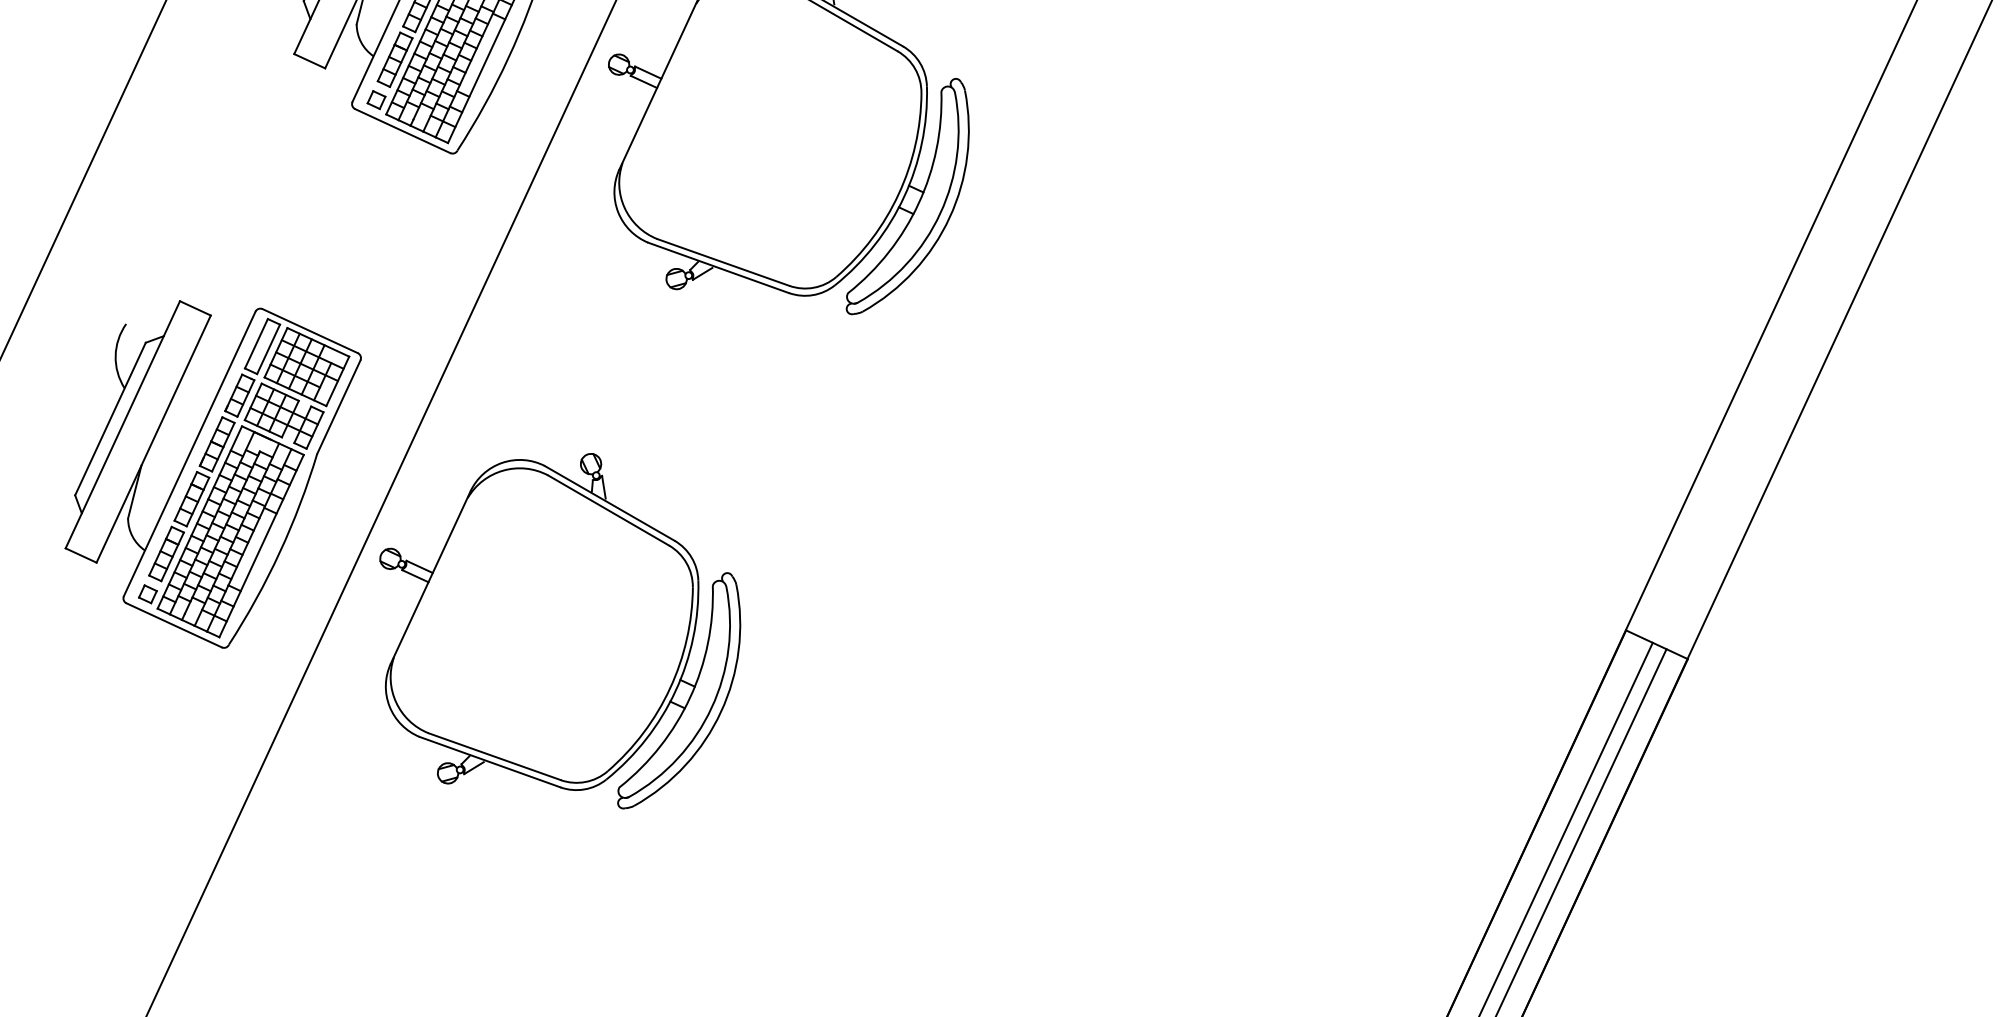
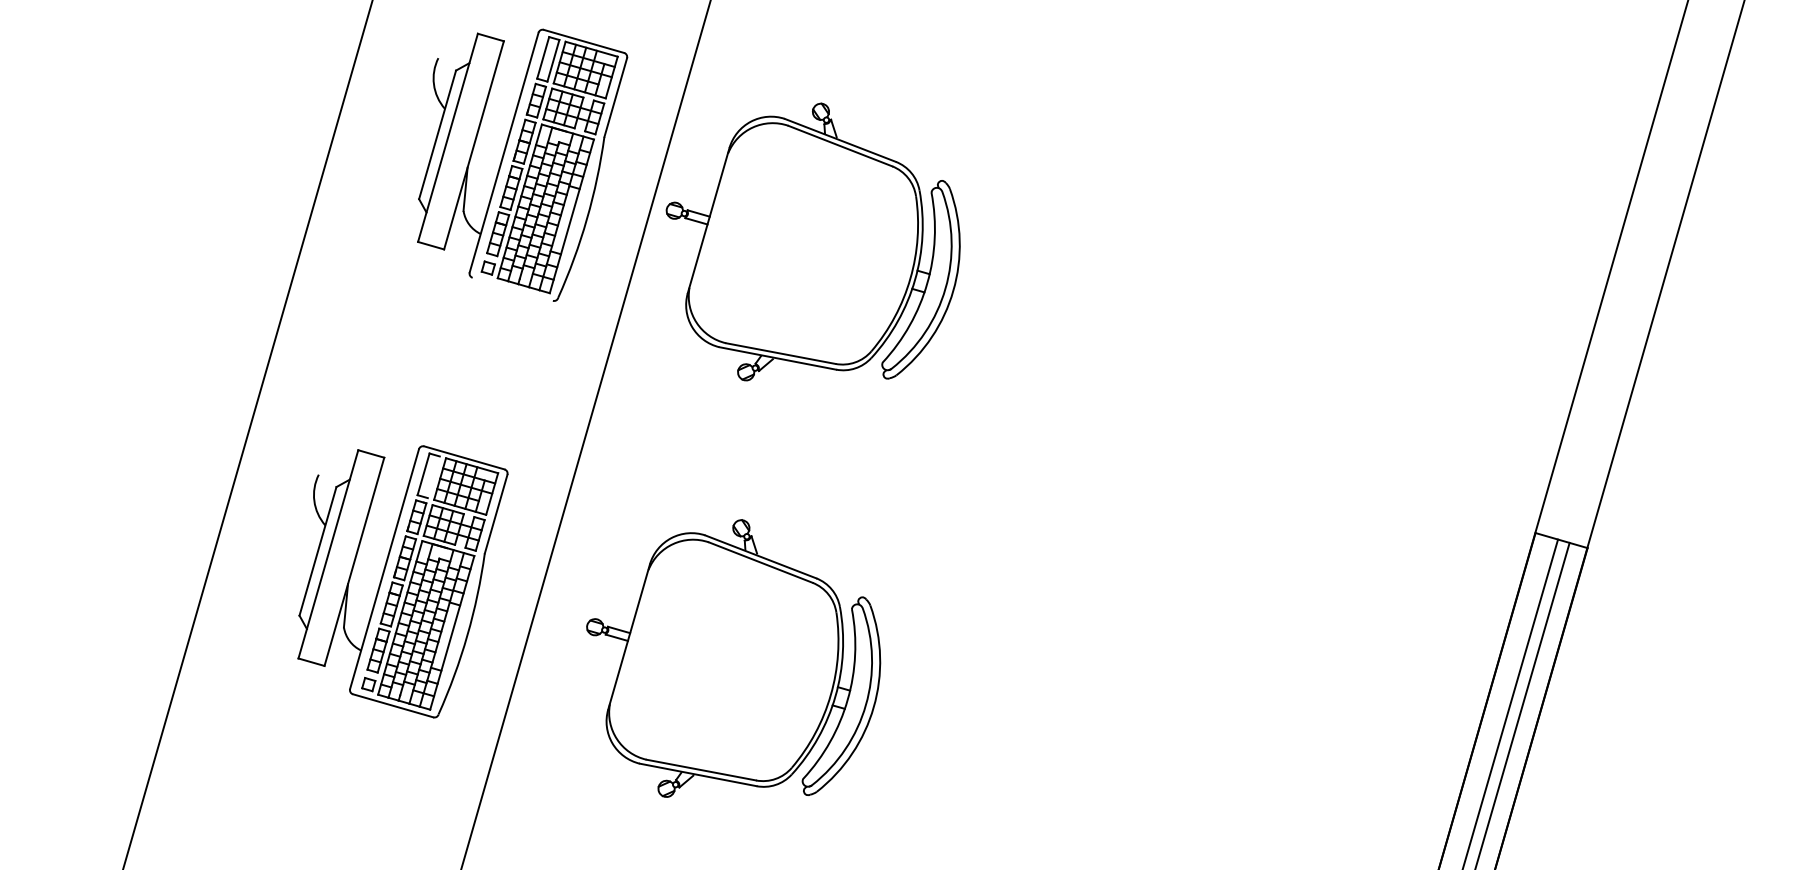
line: (402, 130) -> (512, 288), removed
line: (268, 349) -> (433, 477), removed
part: (556, 624) -> (733, 658), moved

